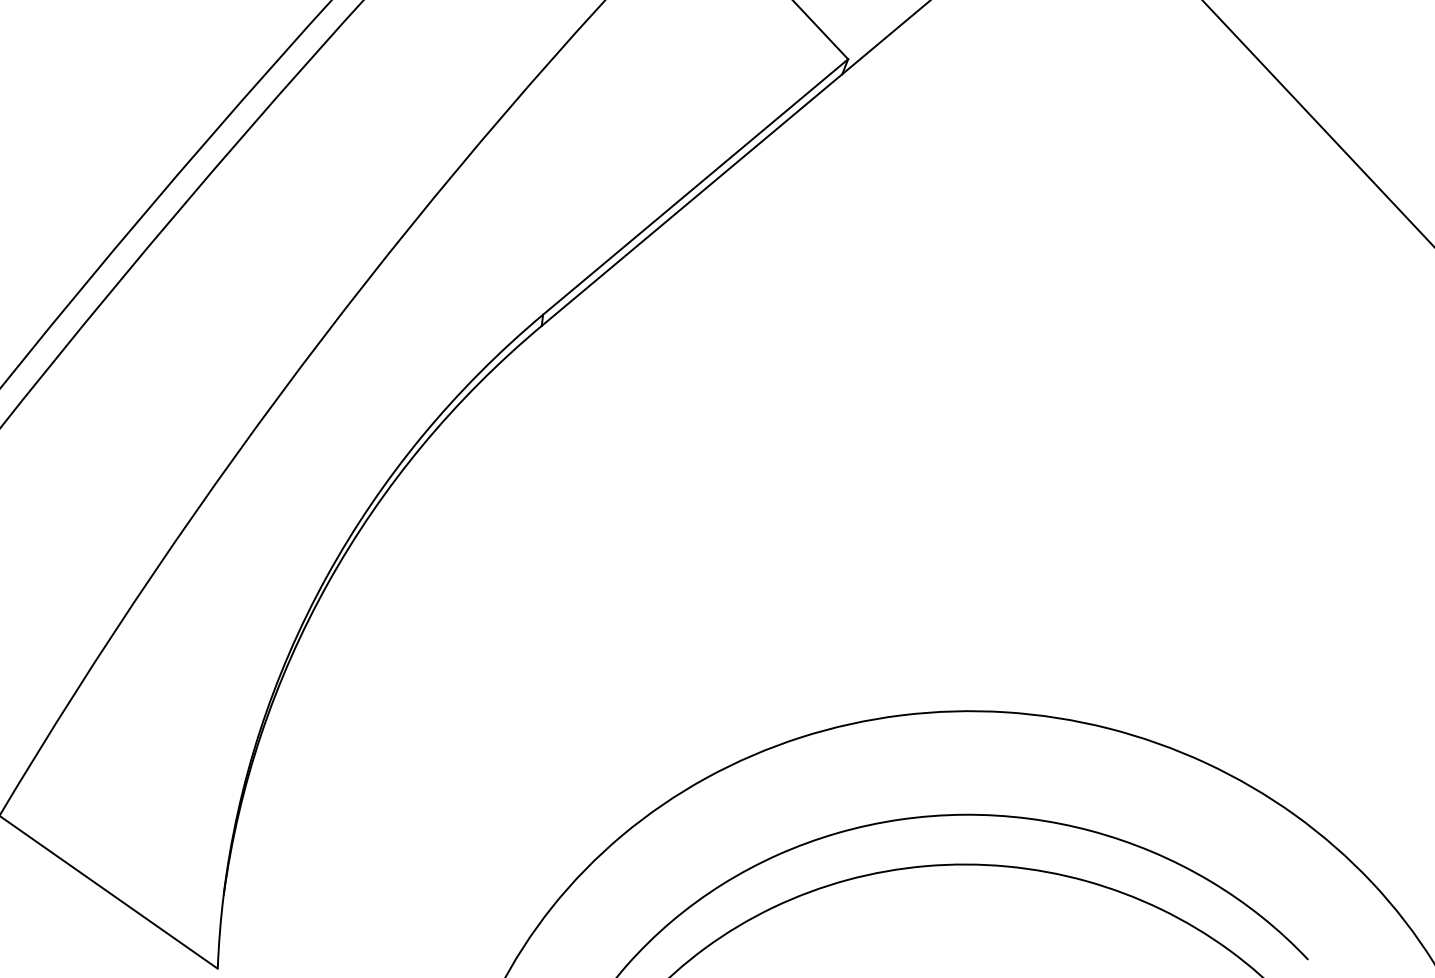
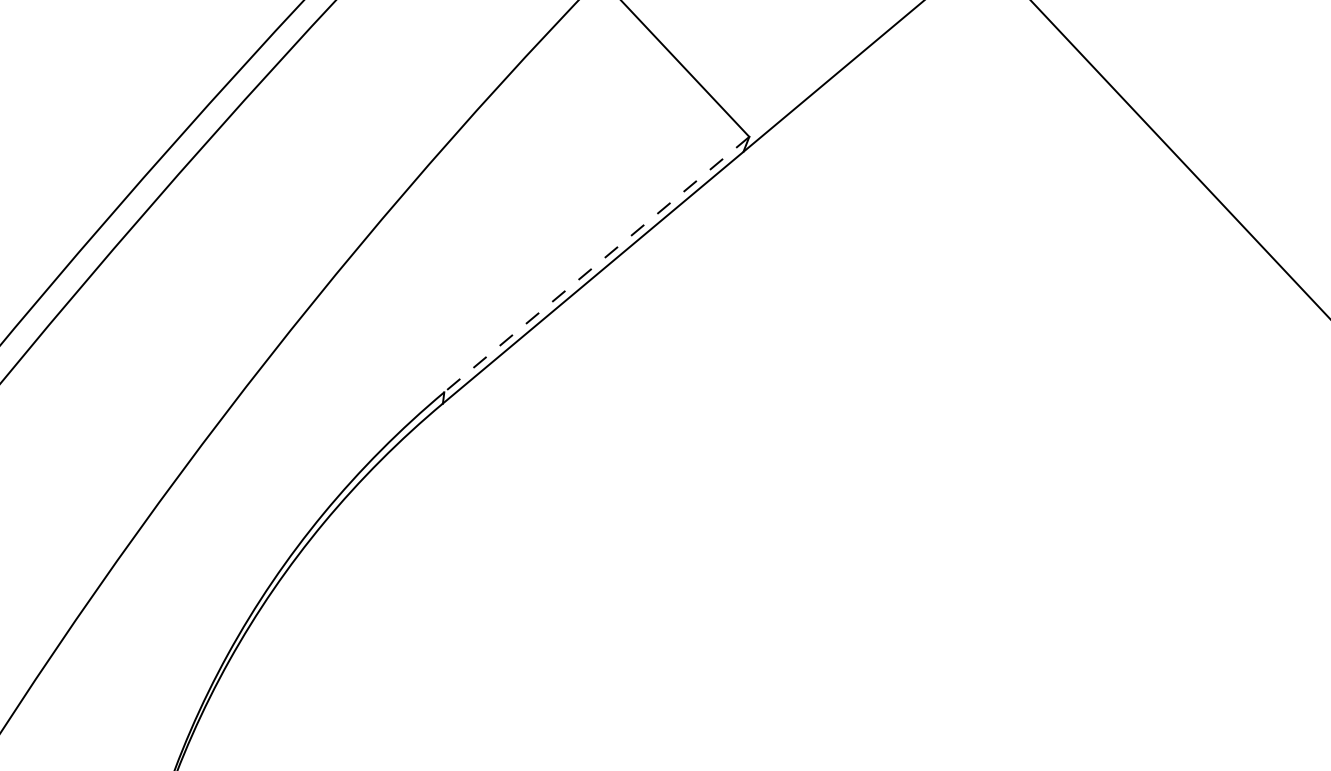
line: (695, 186) -> (596, 264), solid -> dashed

